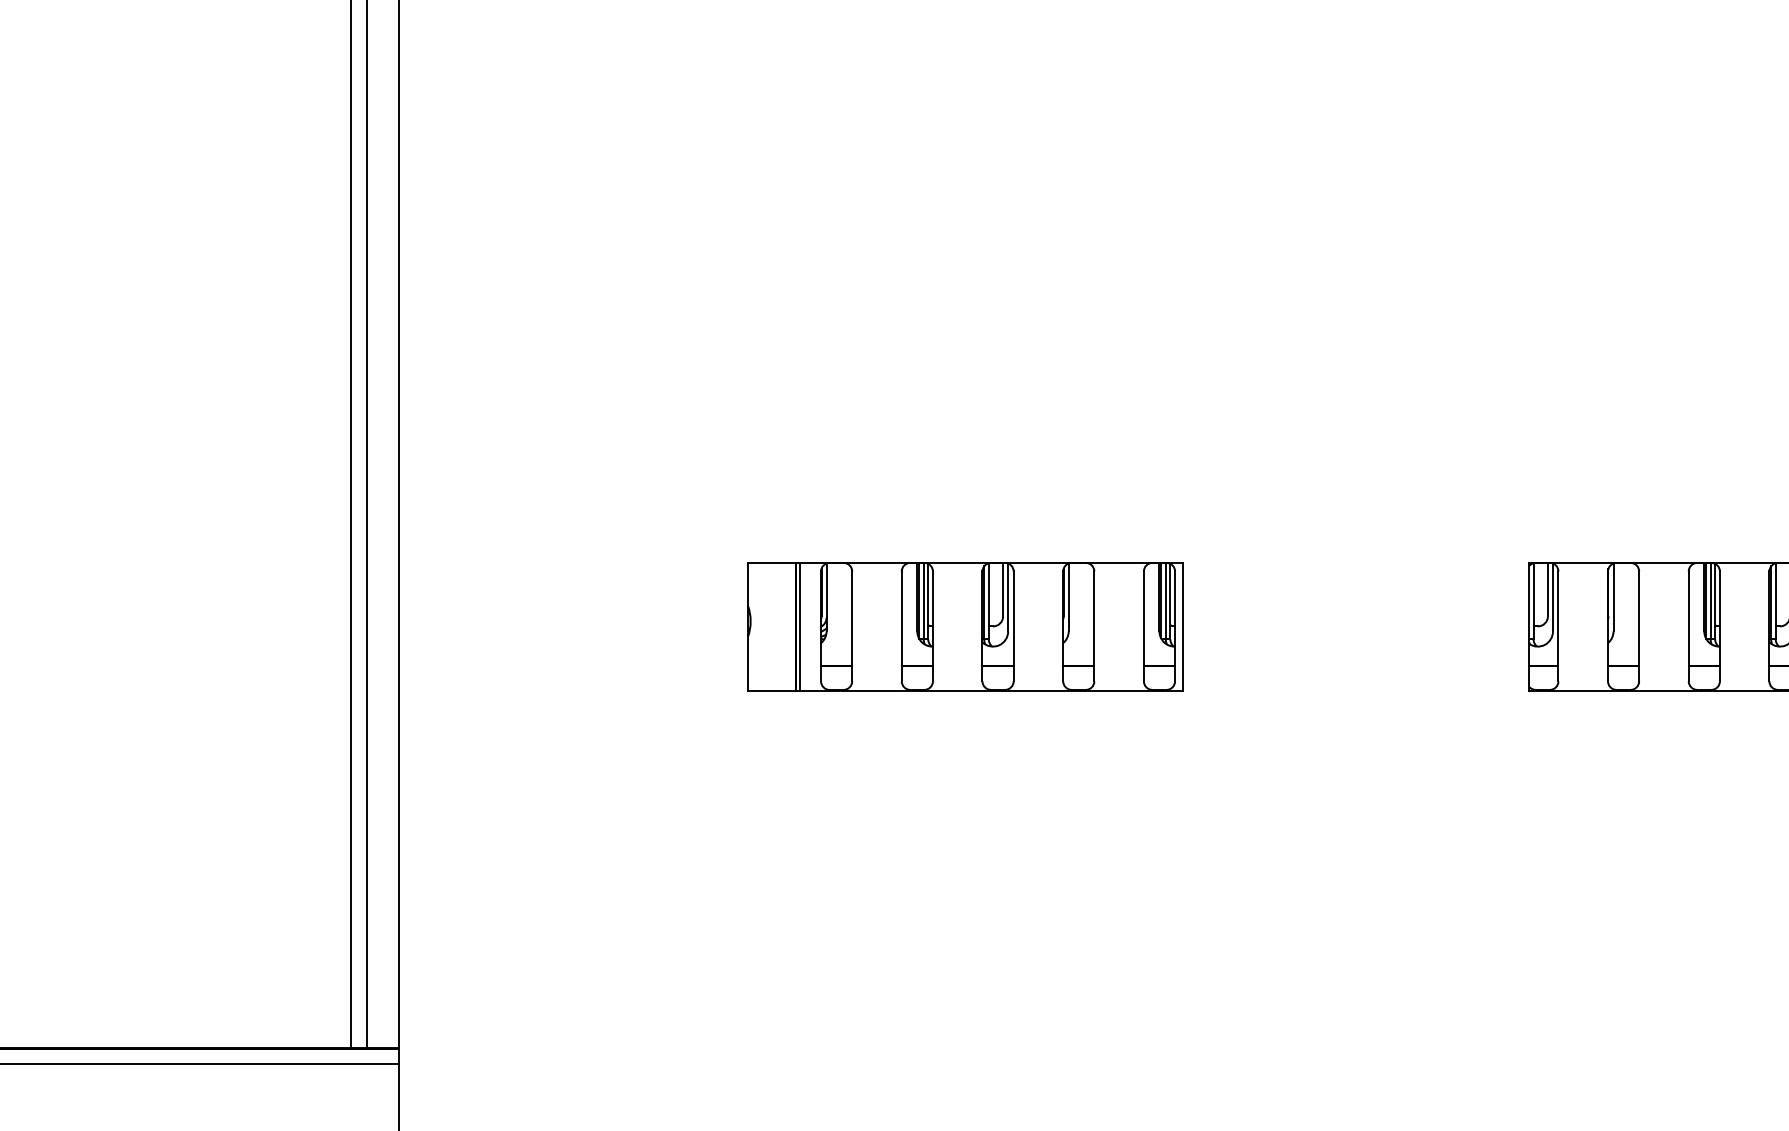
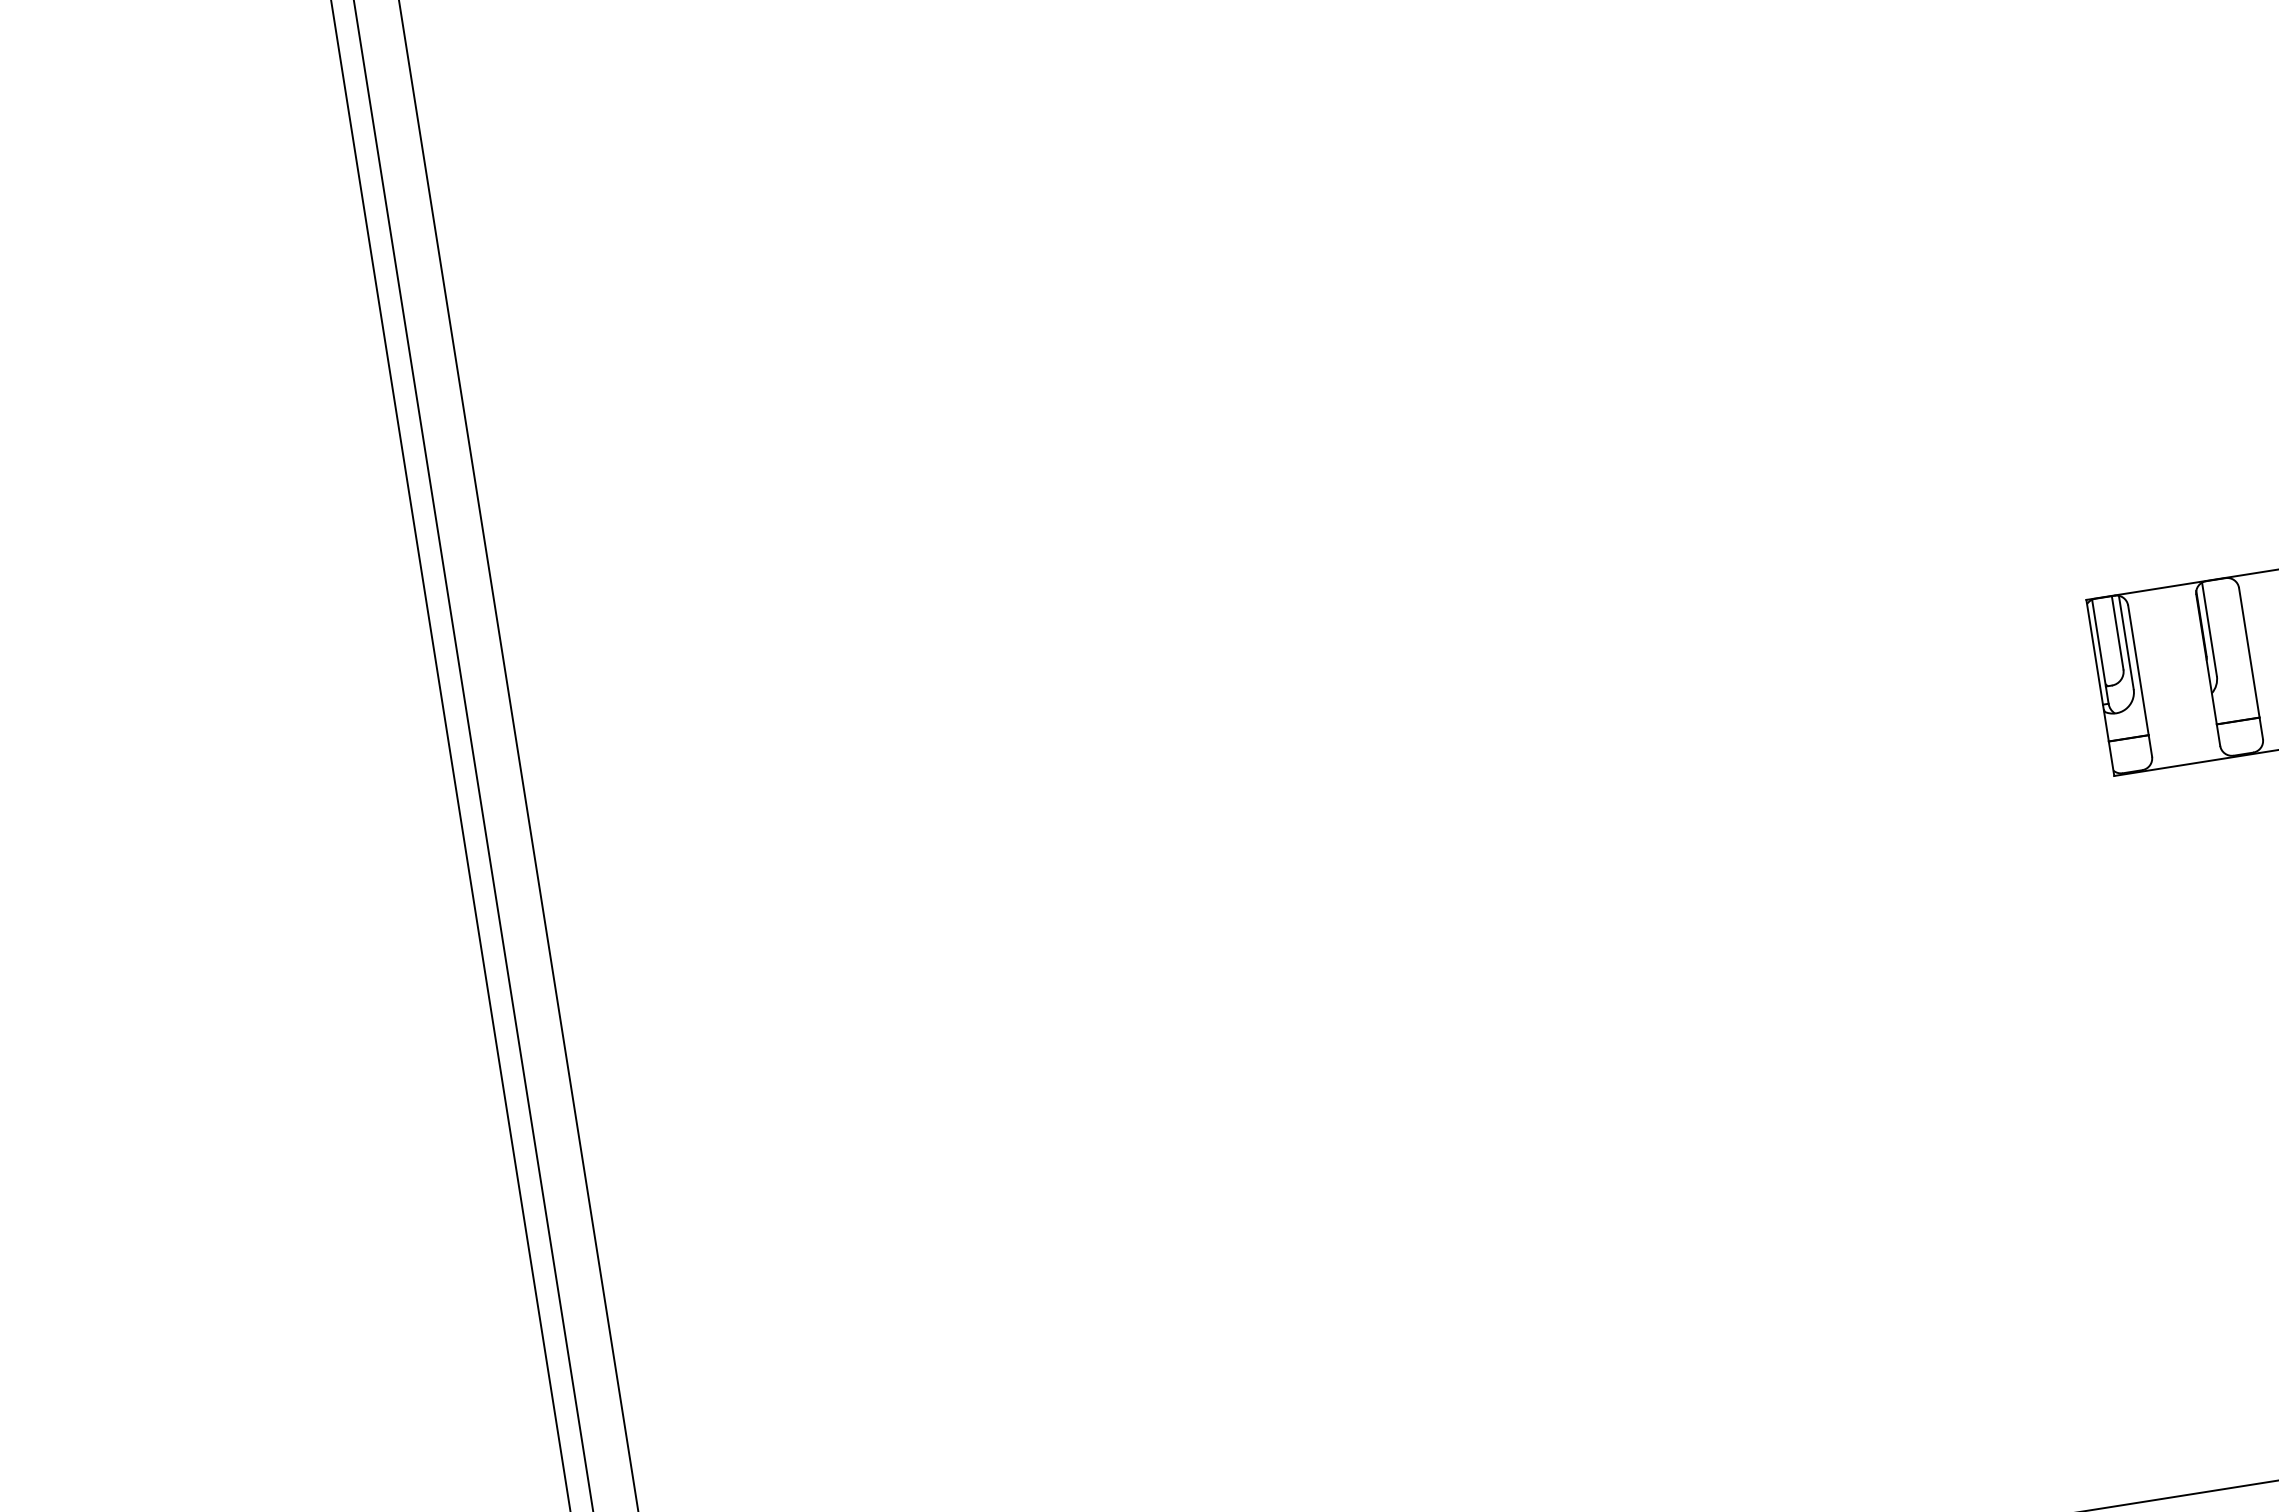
part: (965, 626) -> (1325, 810), removed

